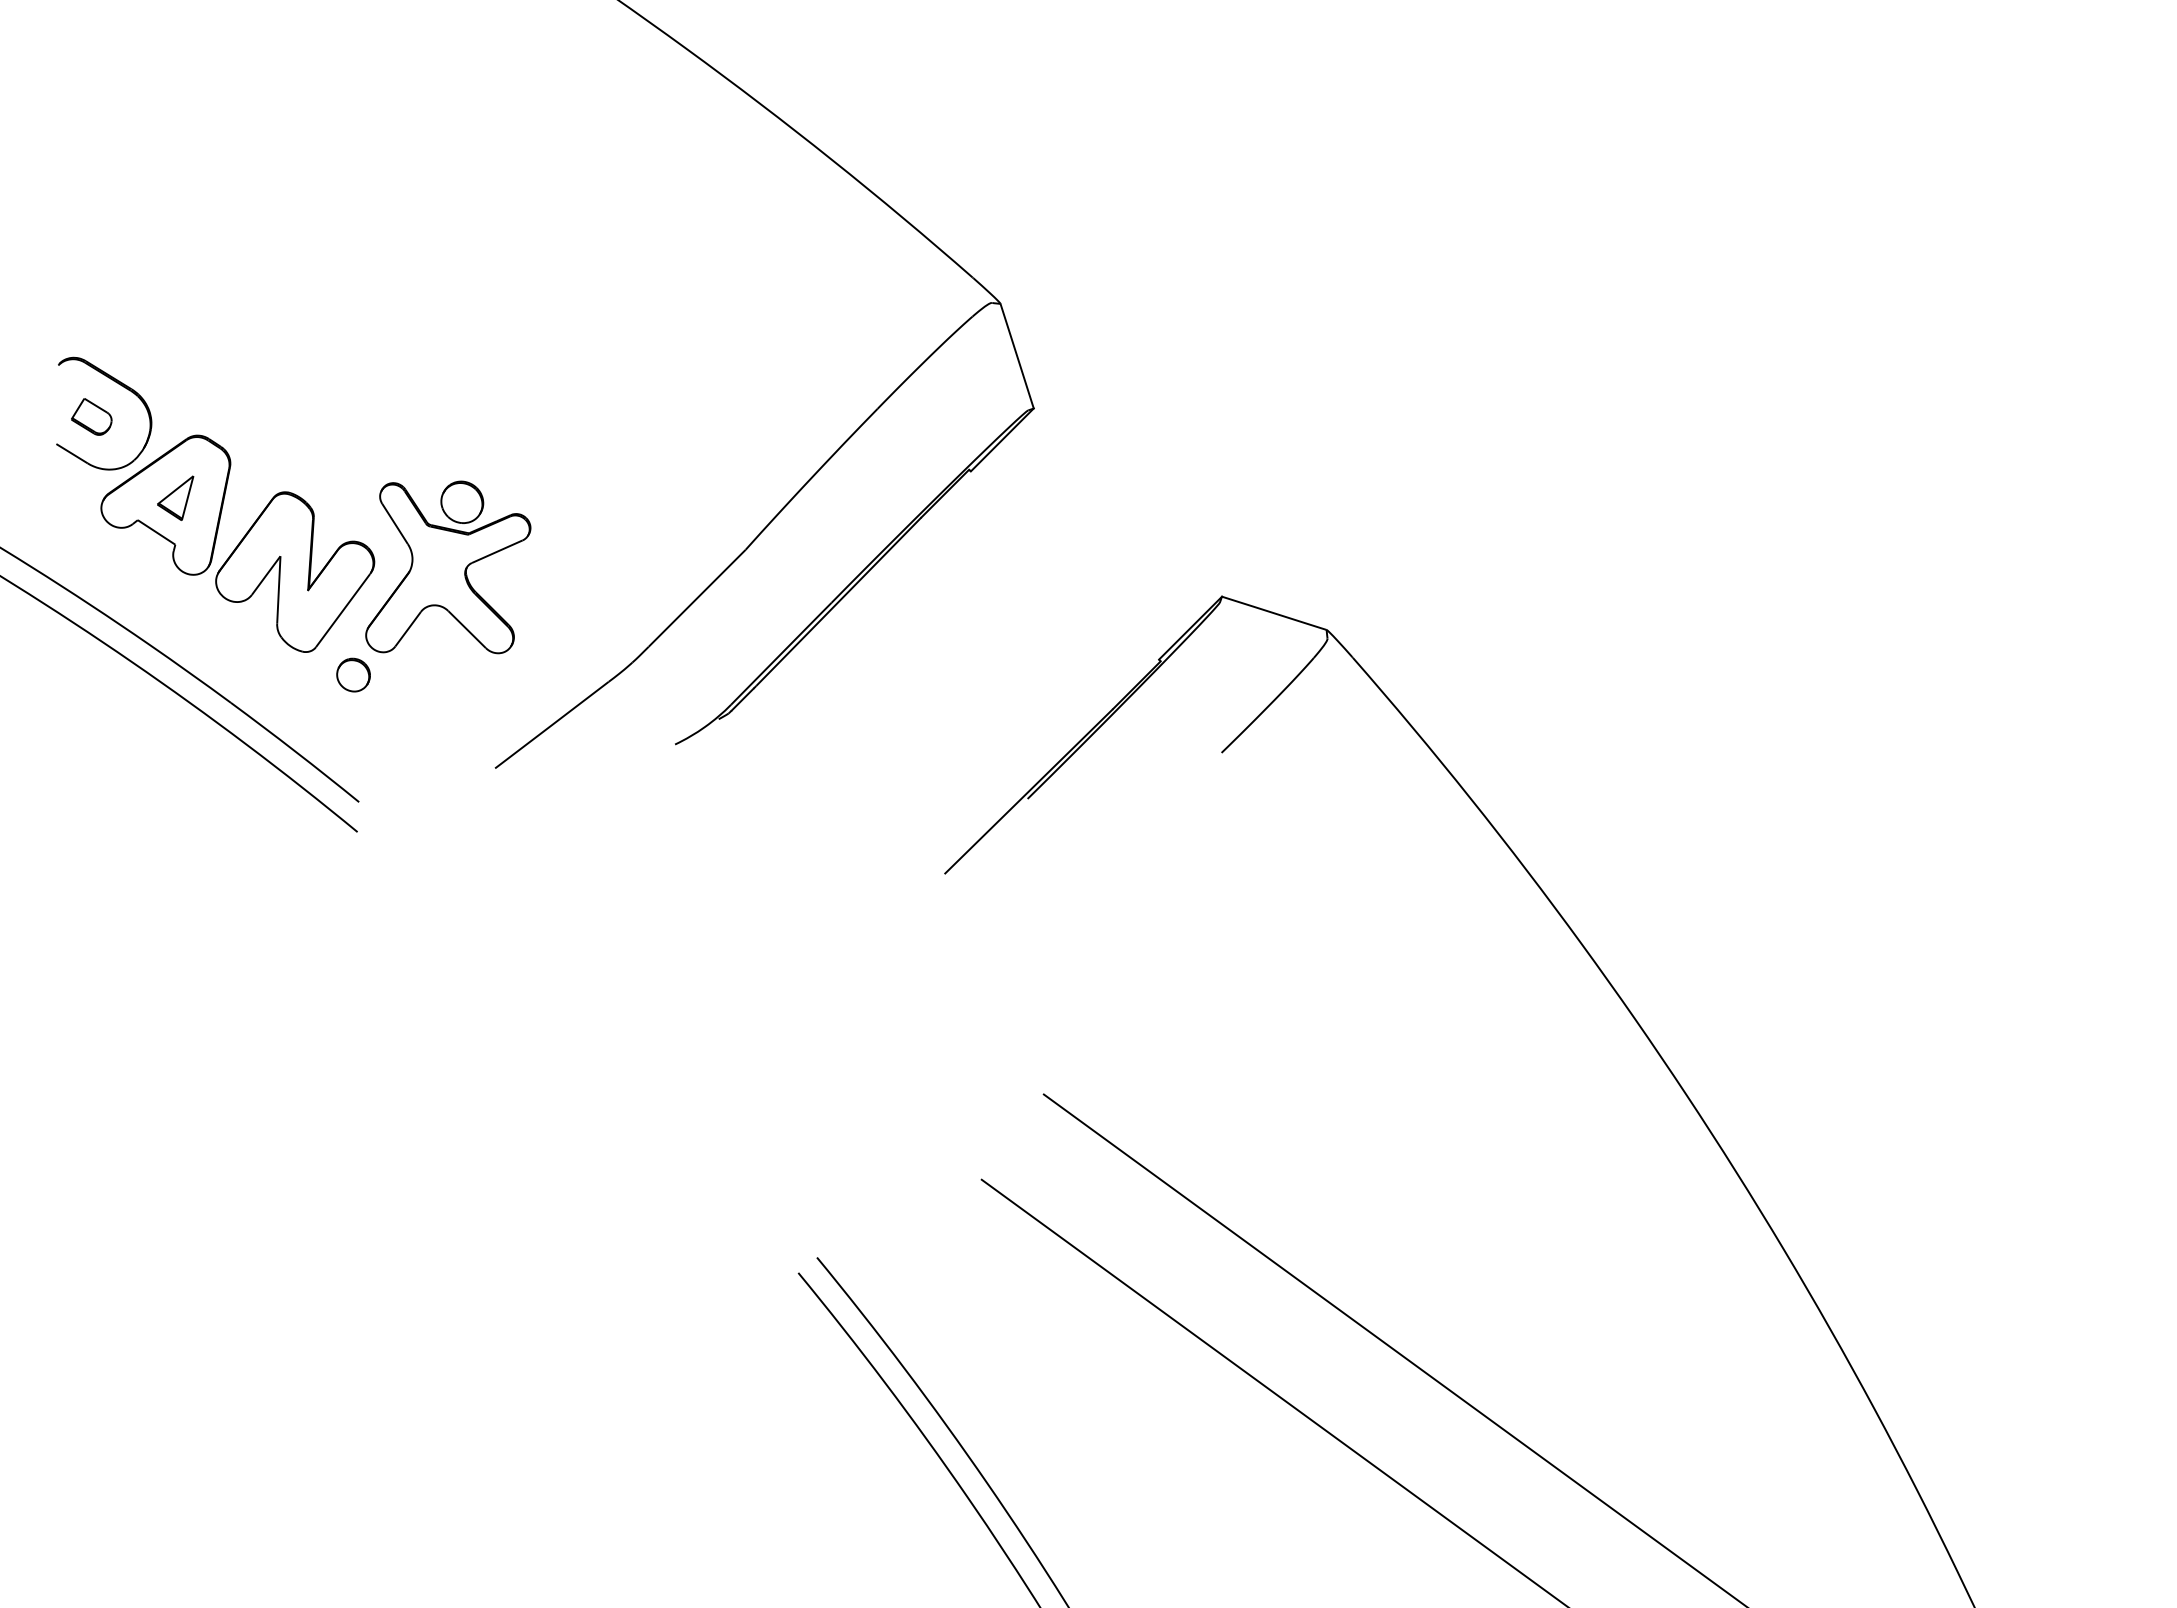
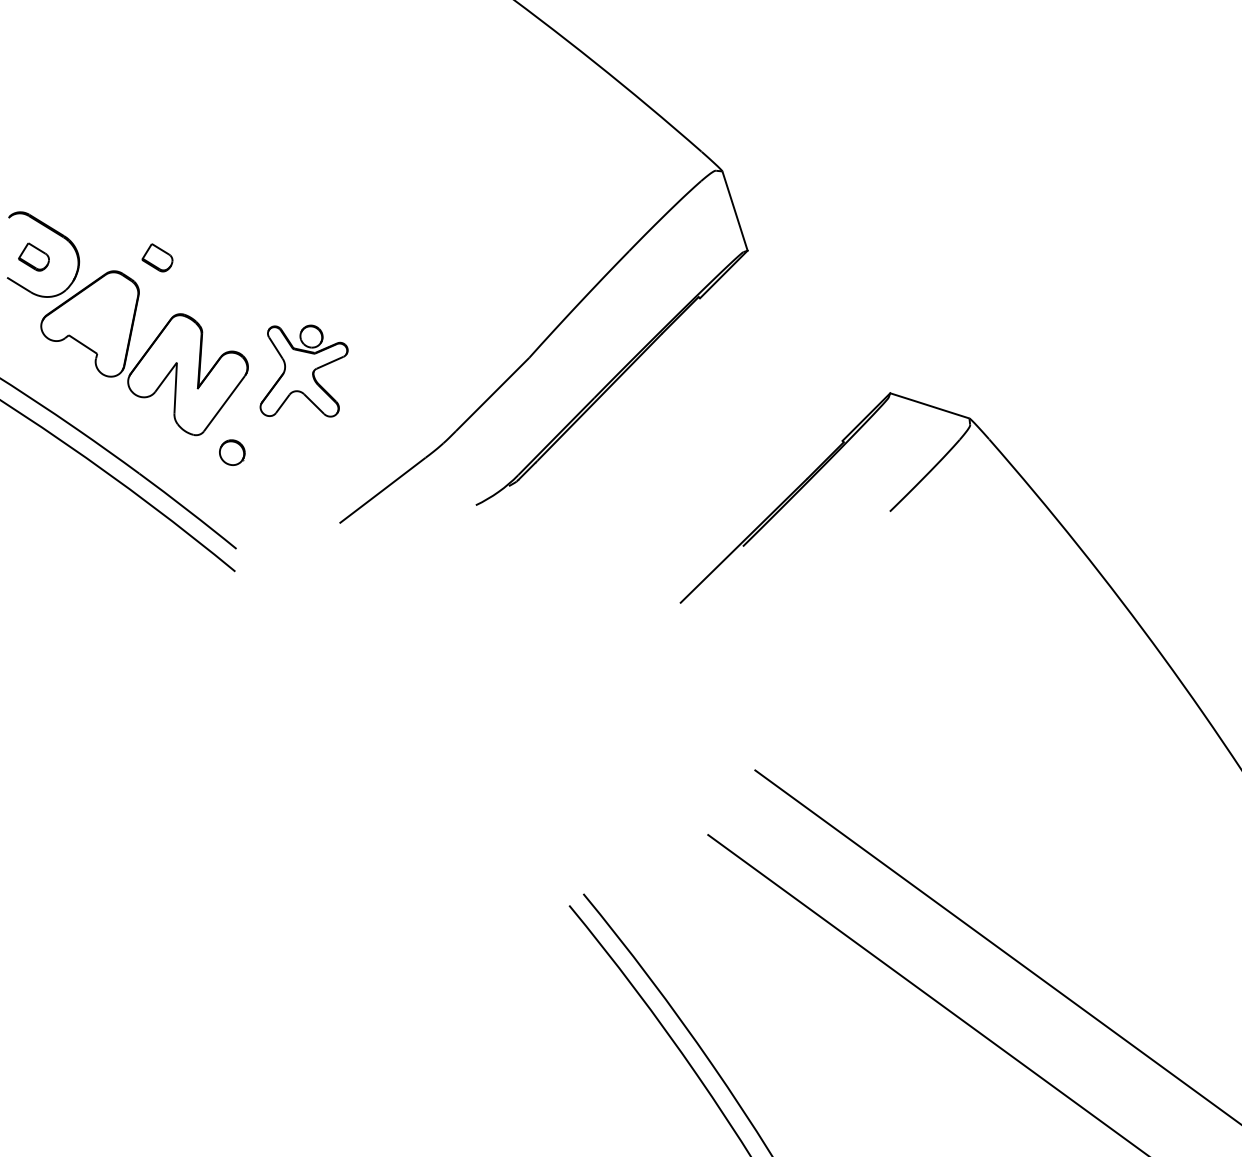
part: (254, 417) -> (157, 257), added
part: (175, 497) -> (97, 318), removed
part: (448, 567) -> (304, 371), size x0.7

